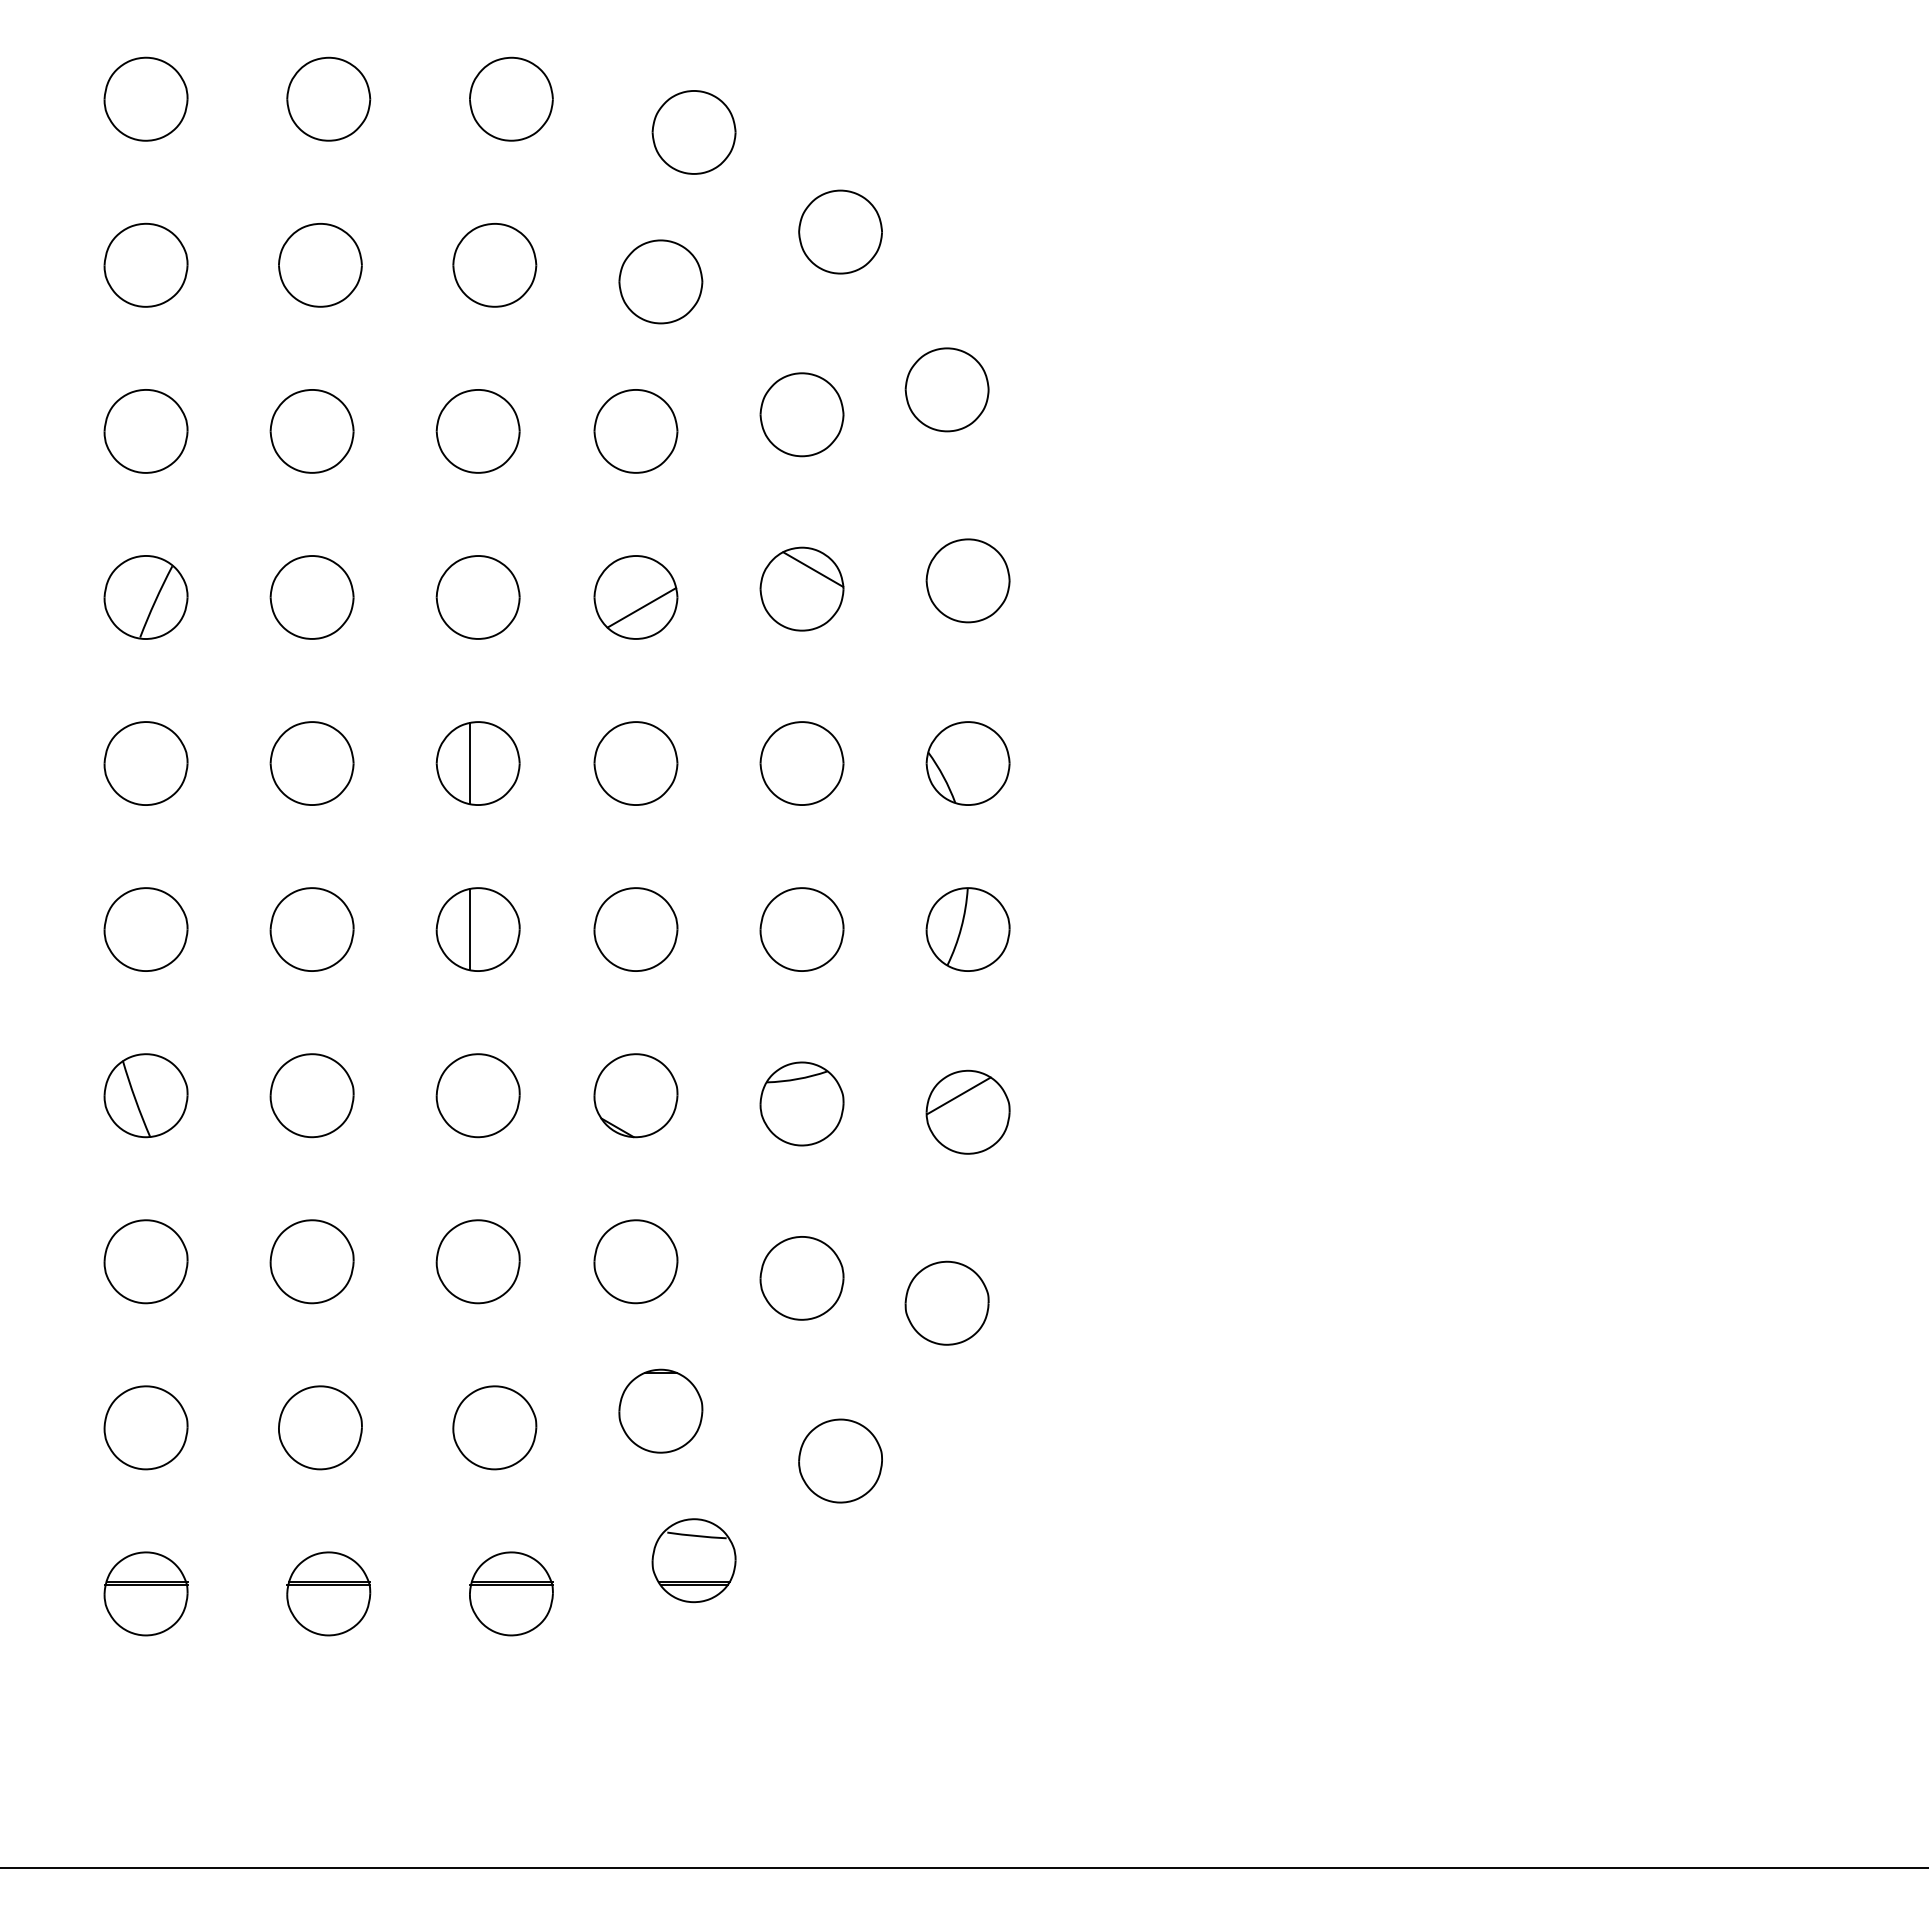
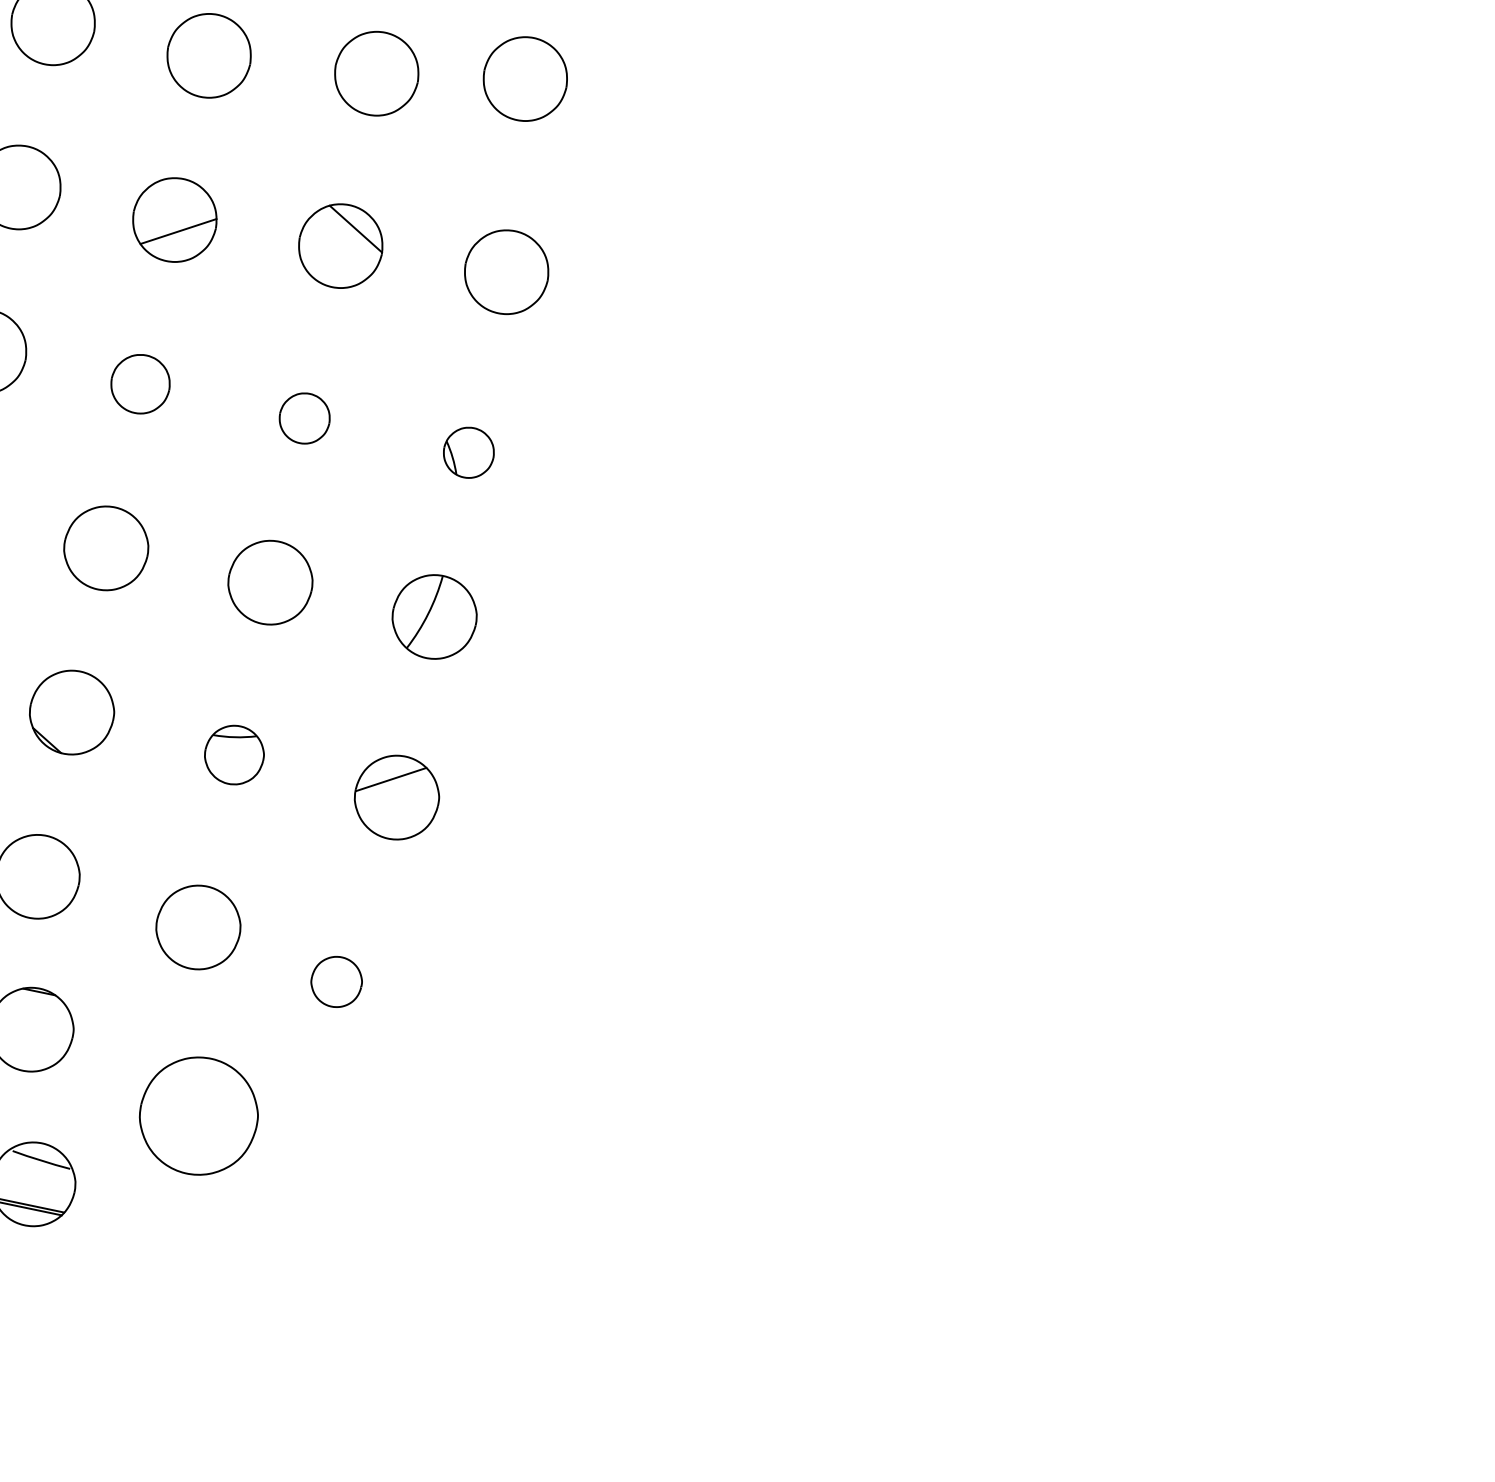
part: (635, 763) -> (140, 384), size x0.7
part: (801, 763) -> (304, 418), size x0.6
part: (967, 763) -> (468, 452), size x0.6
part: (801, 1103) -> (233, 754), size x0.7
part: (946, 1302) -> (336, 981), size x0.6
part: (840, 1460) -> (198, 1115), size x1.4

